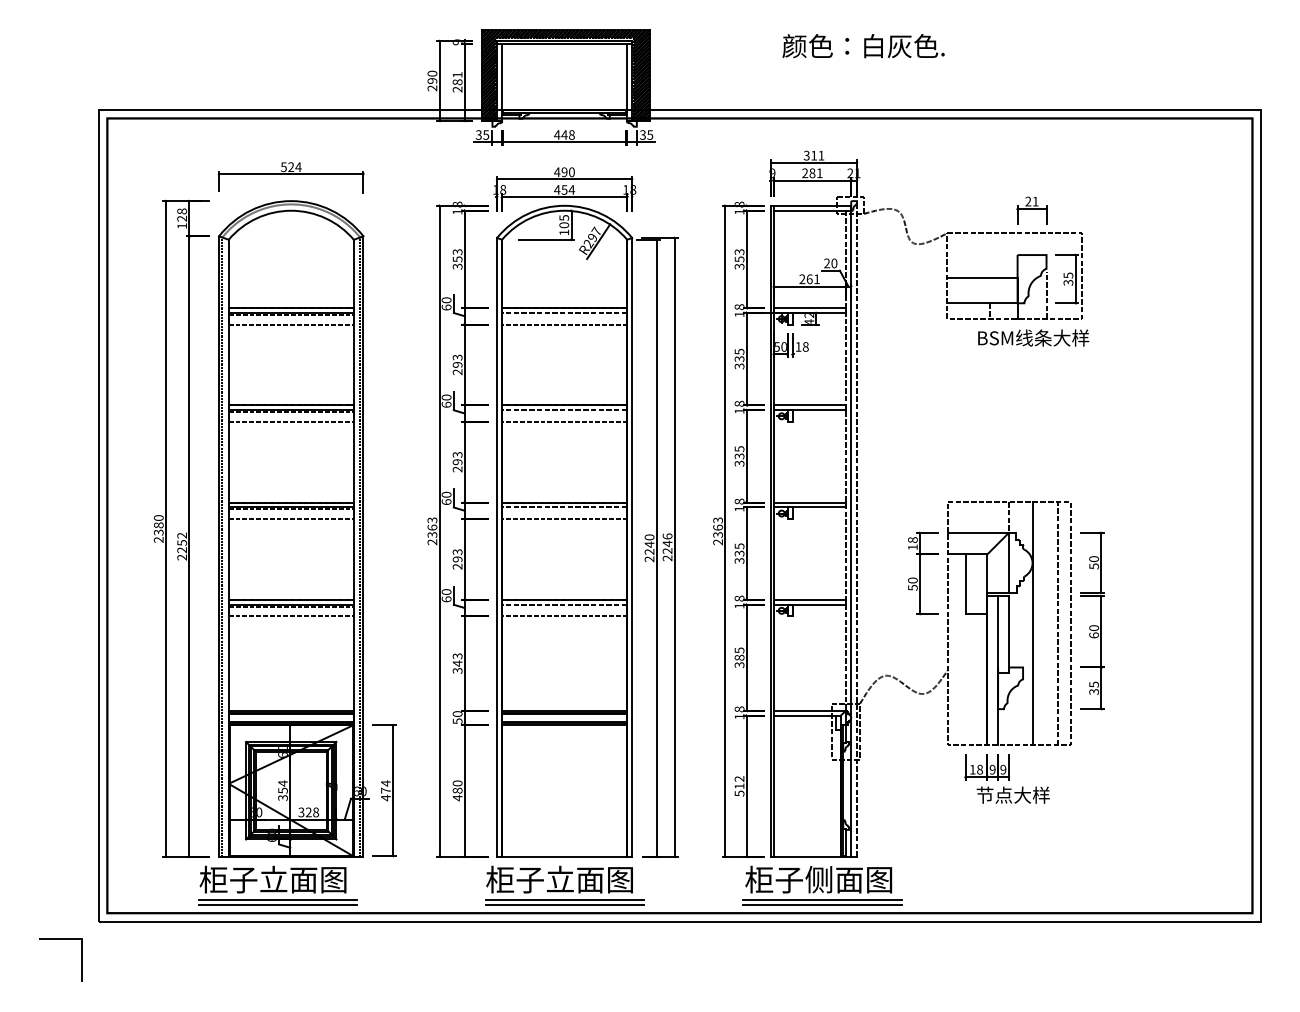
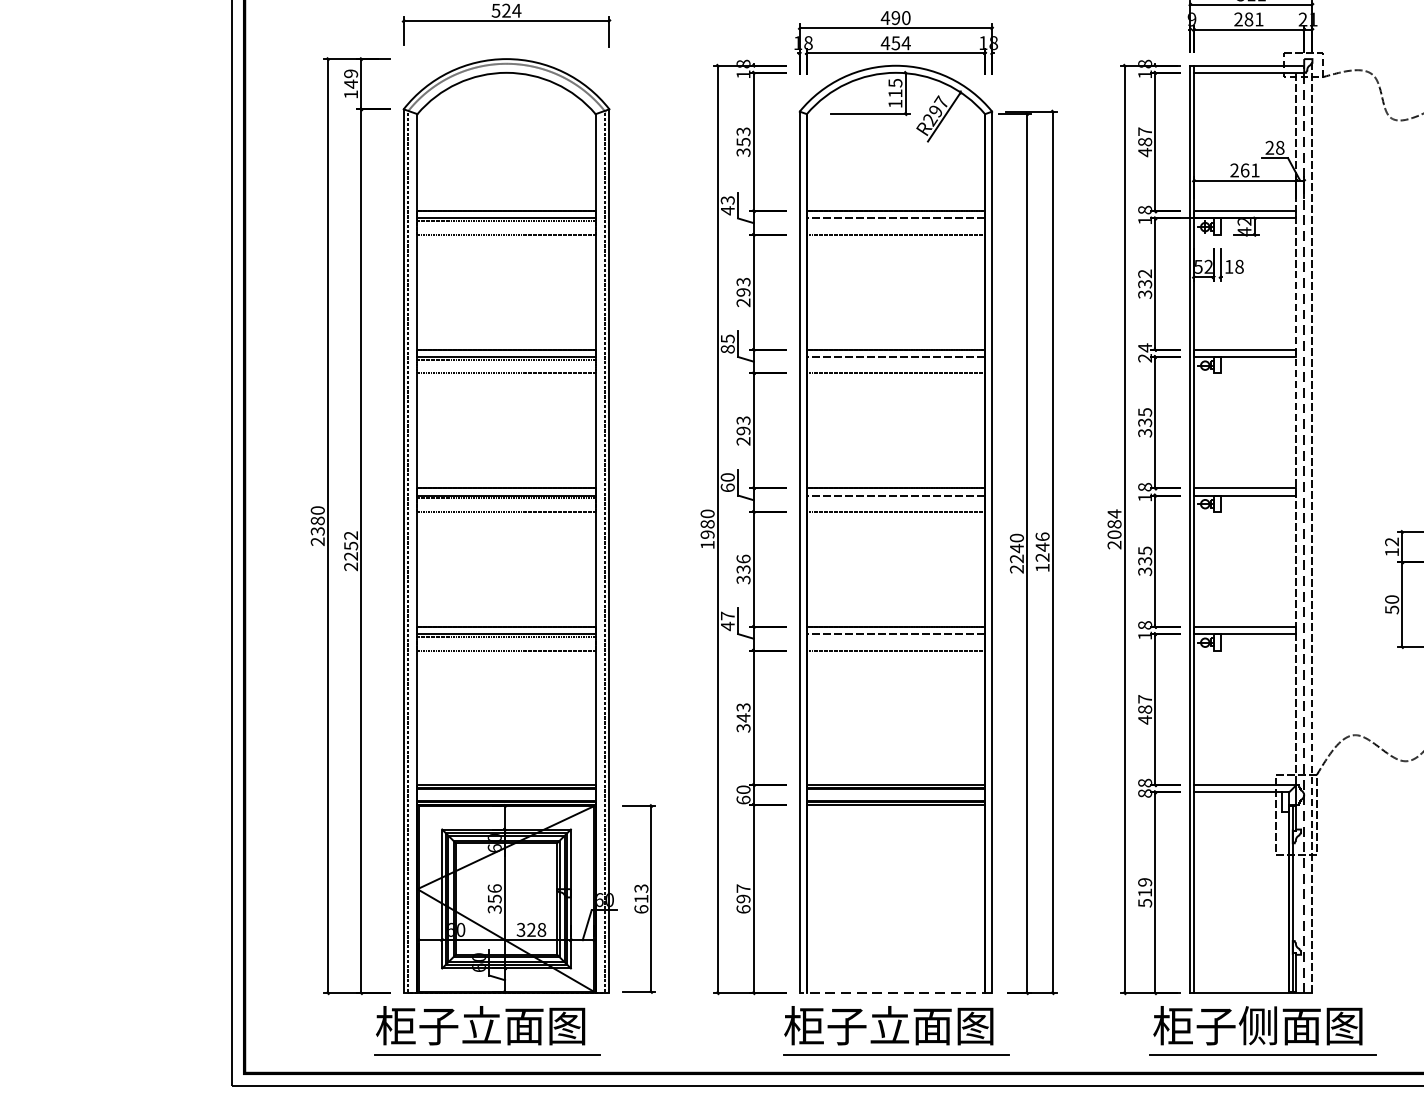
text: (181, 214) -> (350, 78), 128 -> 149
text: (564, 225) -> (895, 93), 105 -> 115
text: (739, 259) -> (1145, 142), 353 -> 487
text: (834, 263) -> (1280, 147), 20 -> 28
text: (446, 303) -> (727, 204), 60 -> 43
text: (783, 346) -> (1207, 266), 50 -> 52
text: (739, 351) -> (1145, 273), 335 -> 332
text: (446, 400) -> (727, 343), 60 -> 85
text: (739, 406) -> (1145, 351), 18 -> 24
text: (717, 527) -> (1113, 524), 2363 -> 2084
text: (432, 531) -> (707, 529), 2363 -> 1980
line: (851, 531) -> (1304, 529), solid -> dashed
text: (912, 540) -> (1391, 542), 18 -> 12
text: (667, 558) -> (1042, 568), 2246 -> 1246
text: (457, 559) -> (743, 569), 293 -> 336
text: (446, 595) -> (727, 620), 60 -> 47
text: (739, 657) -> (1145, 709), 385 -> 487
text: (739, 716) -> (1145, 793), 18 -> 88
text: (457, 721) -> (743, 800), 50 -> 60
text: (739, 779) -> (1145, 883), 512 -> 519
text: (282, 783) -> (494, 888), 354 -> 356
text: (385, 790) -> (640, 898), 474 -> 613
text: (457, 790) -> (743, 898), 480 -> 697
line: (564, 856) -> (895, 992), solid -> dashed
line: (277, 904) -> (486, 1061), removed
line: (564, 904) -> (895, 1061), removed
line: (822, 904) -> (1263, 1061), removed

